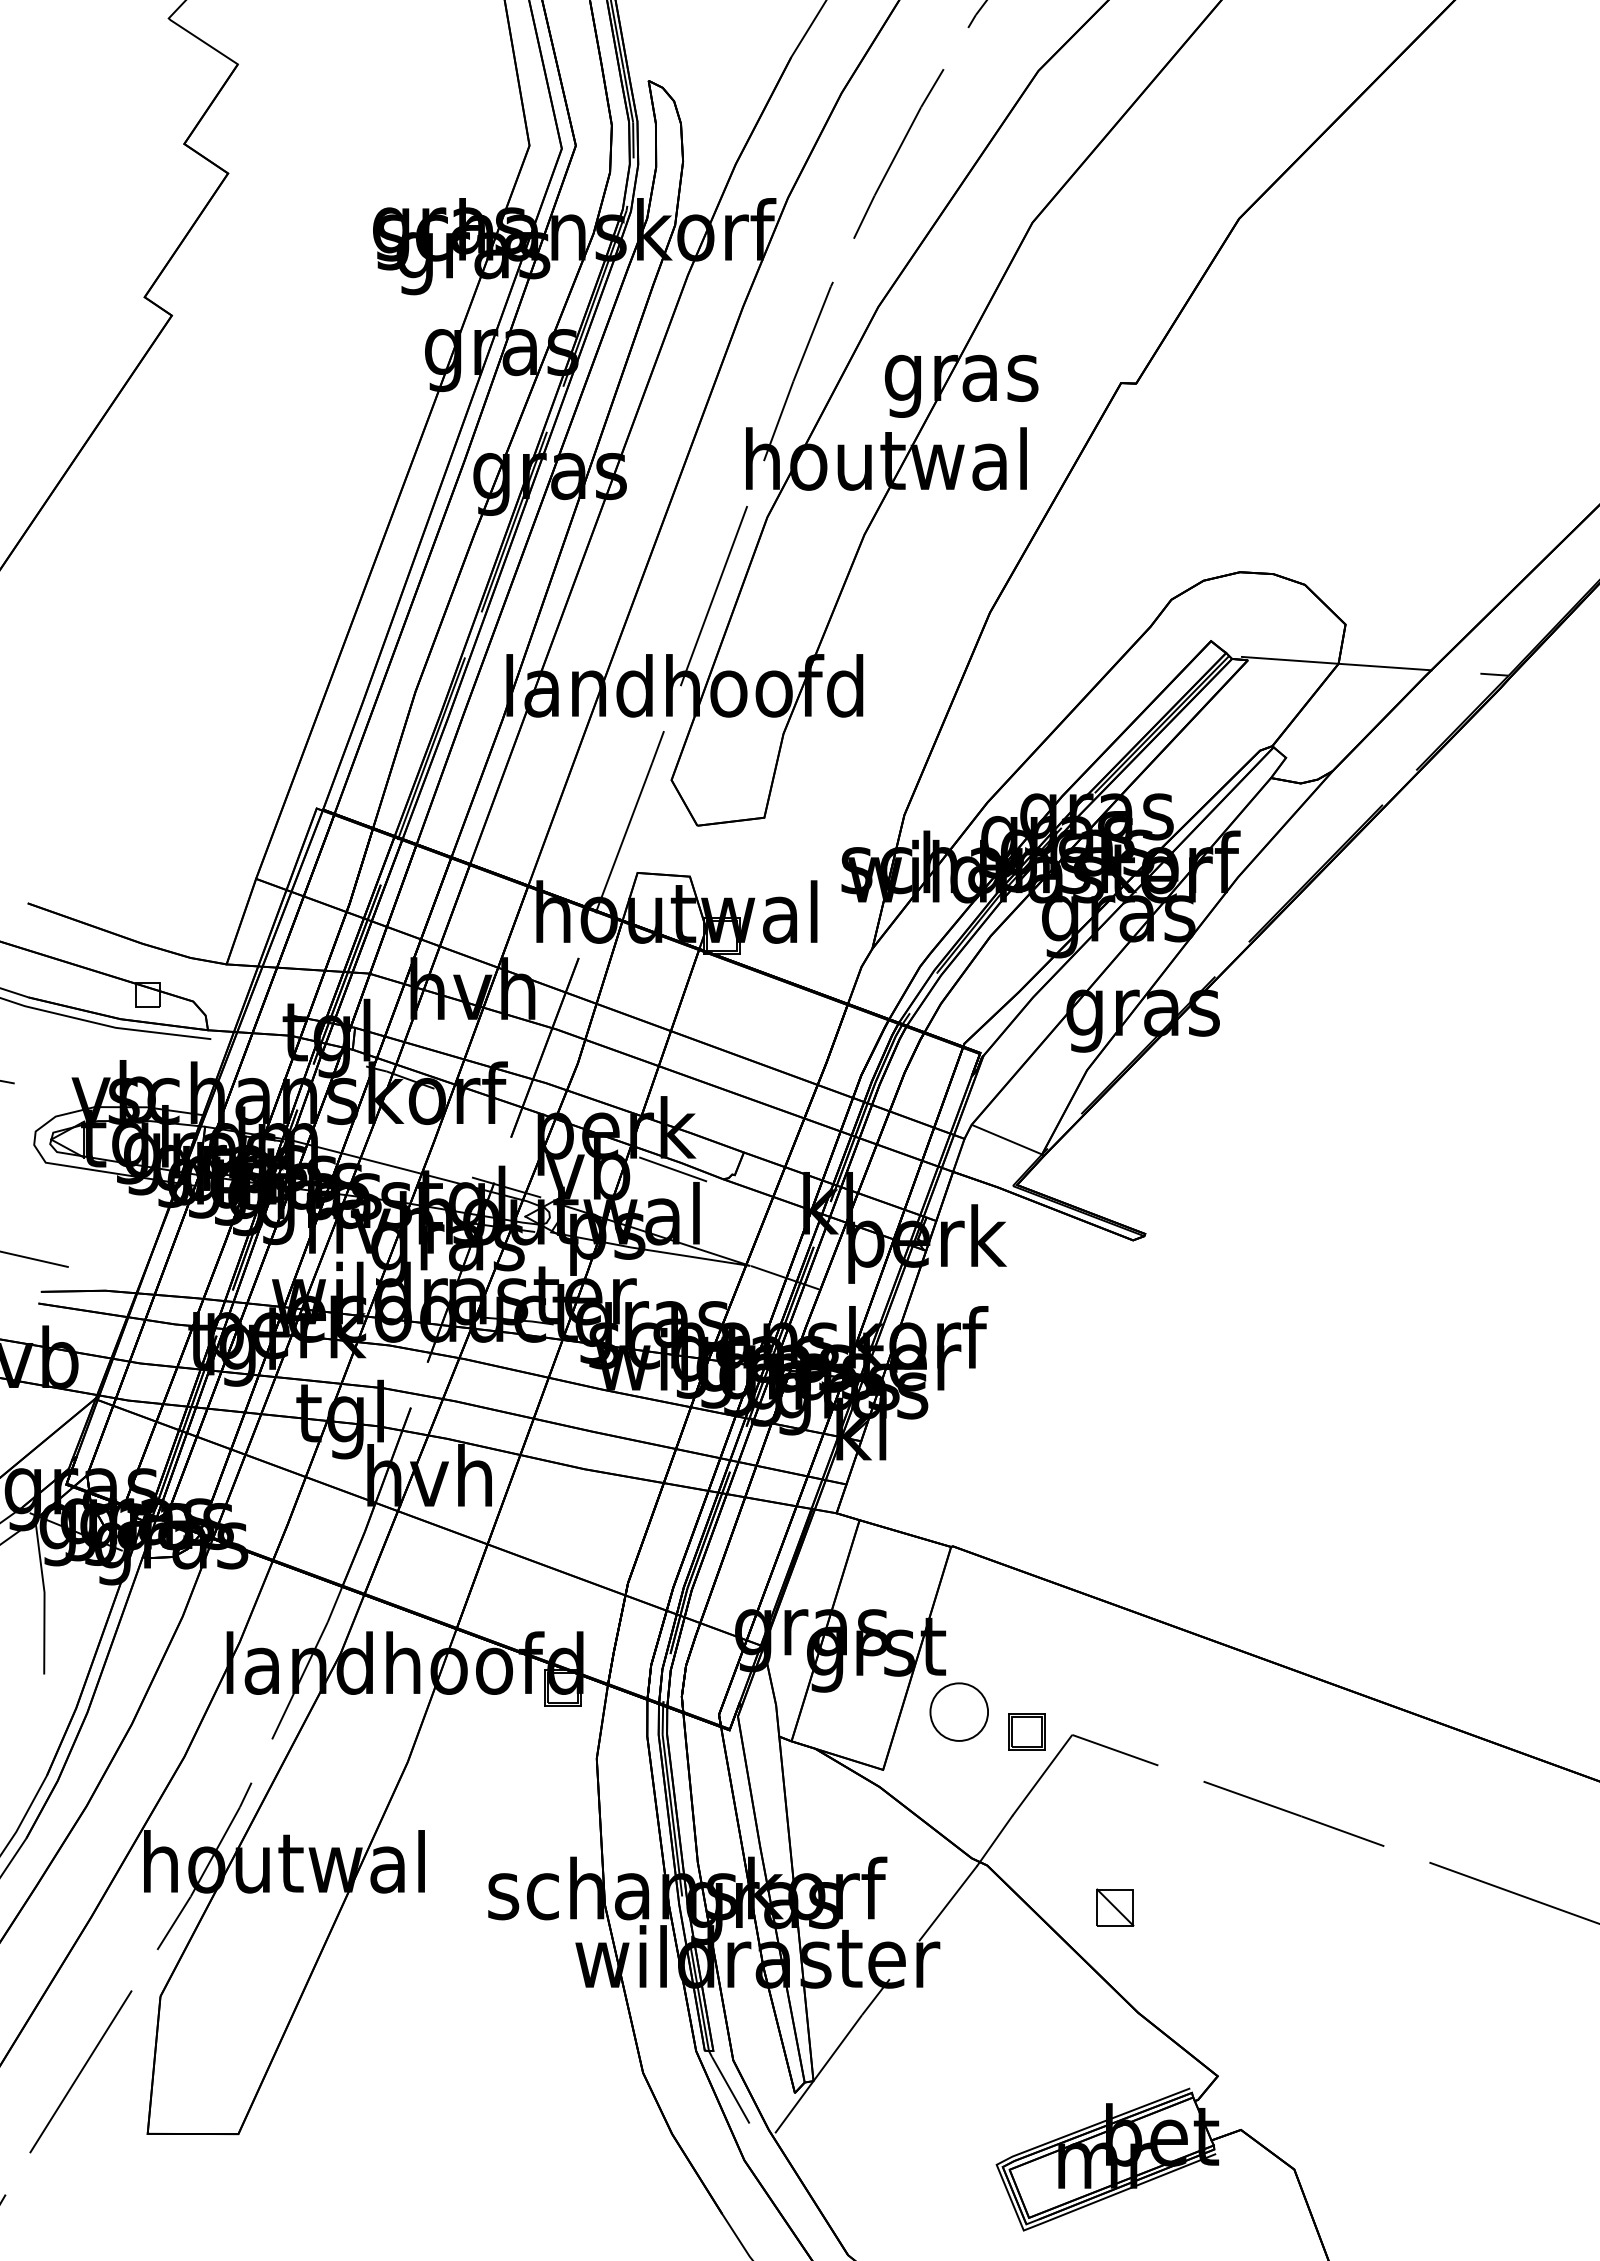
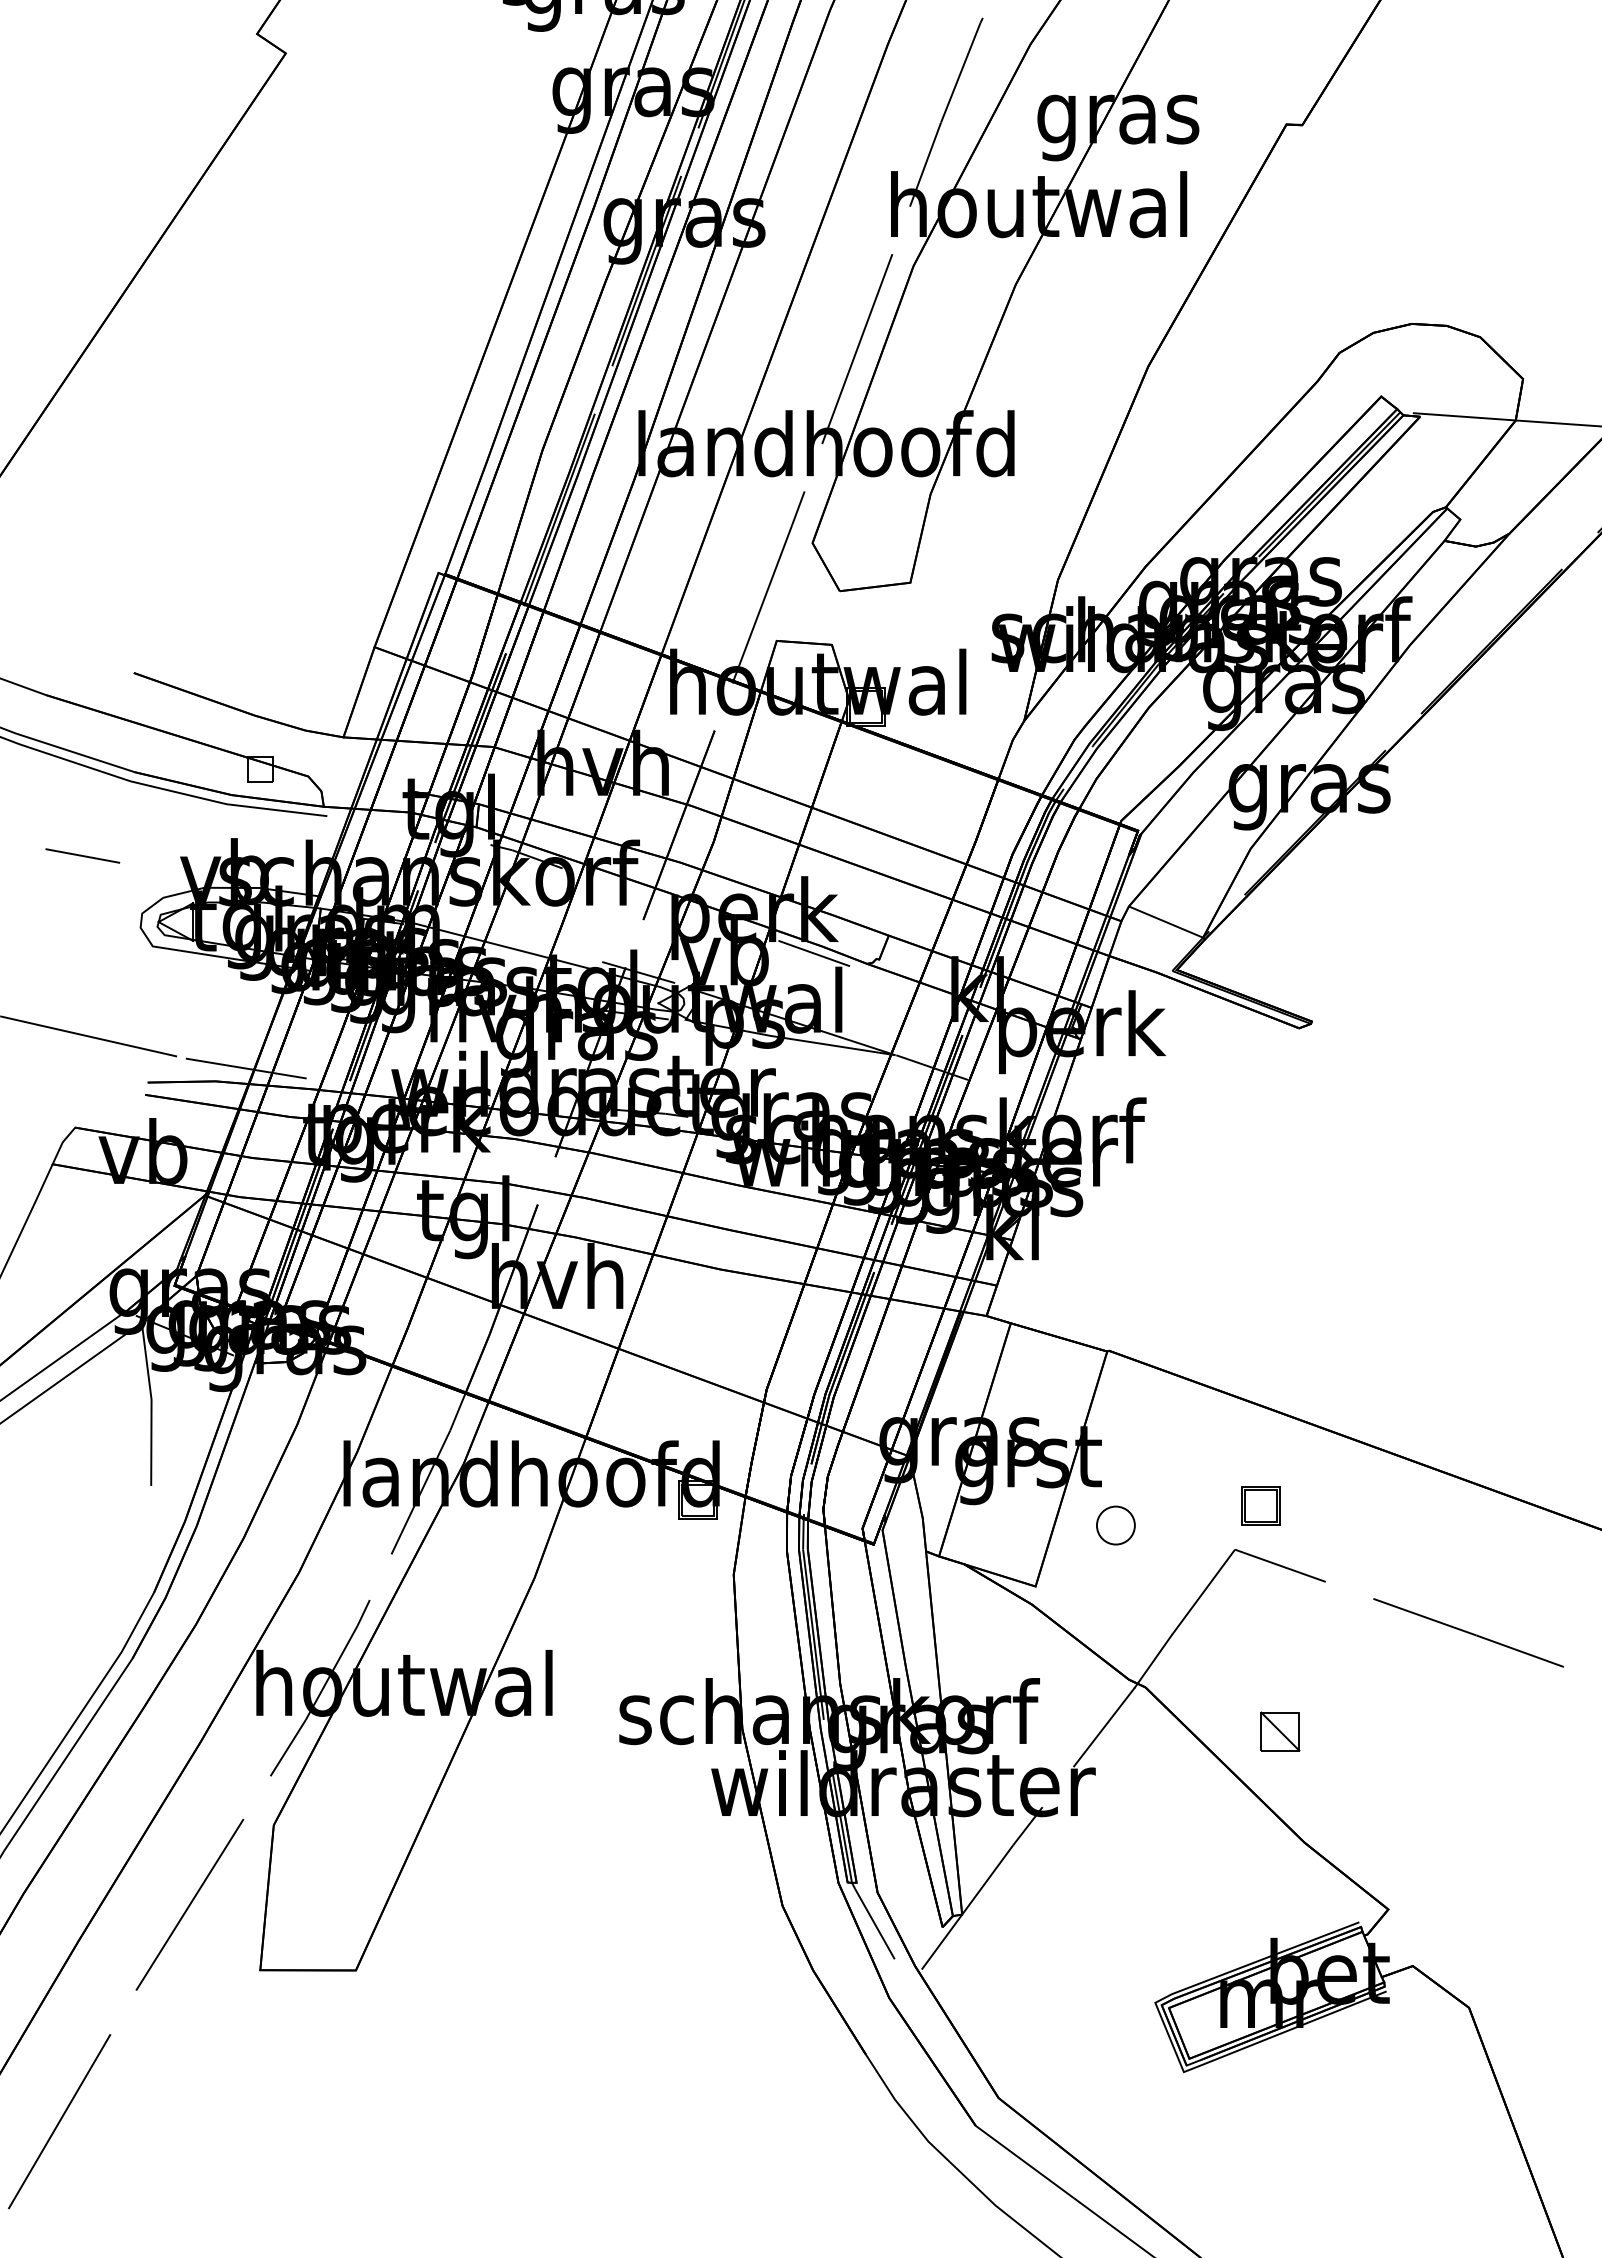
line: (134, 1278) -> (246, 1068), added
part: (959, 1711) -> (1116, 1524), size x0.62
part: (1026, 1731) -> (1260, 1505), moved

